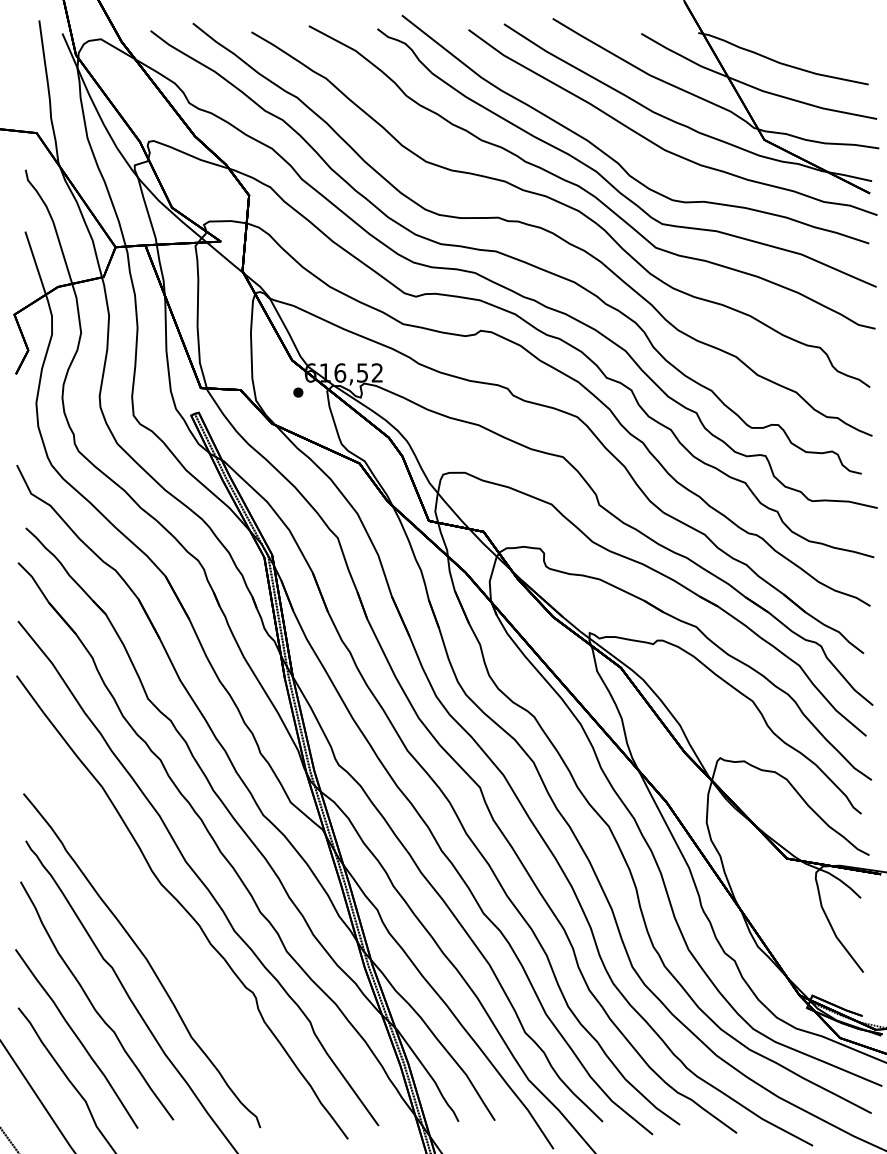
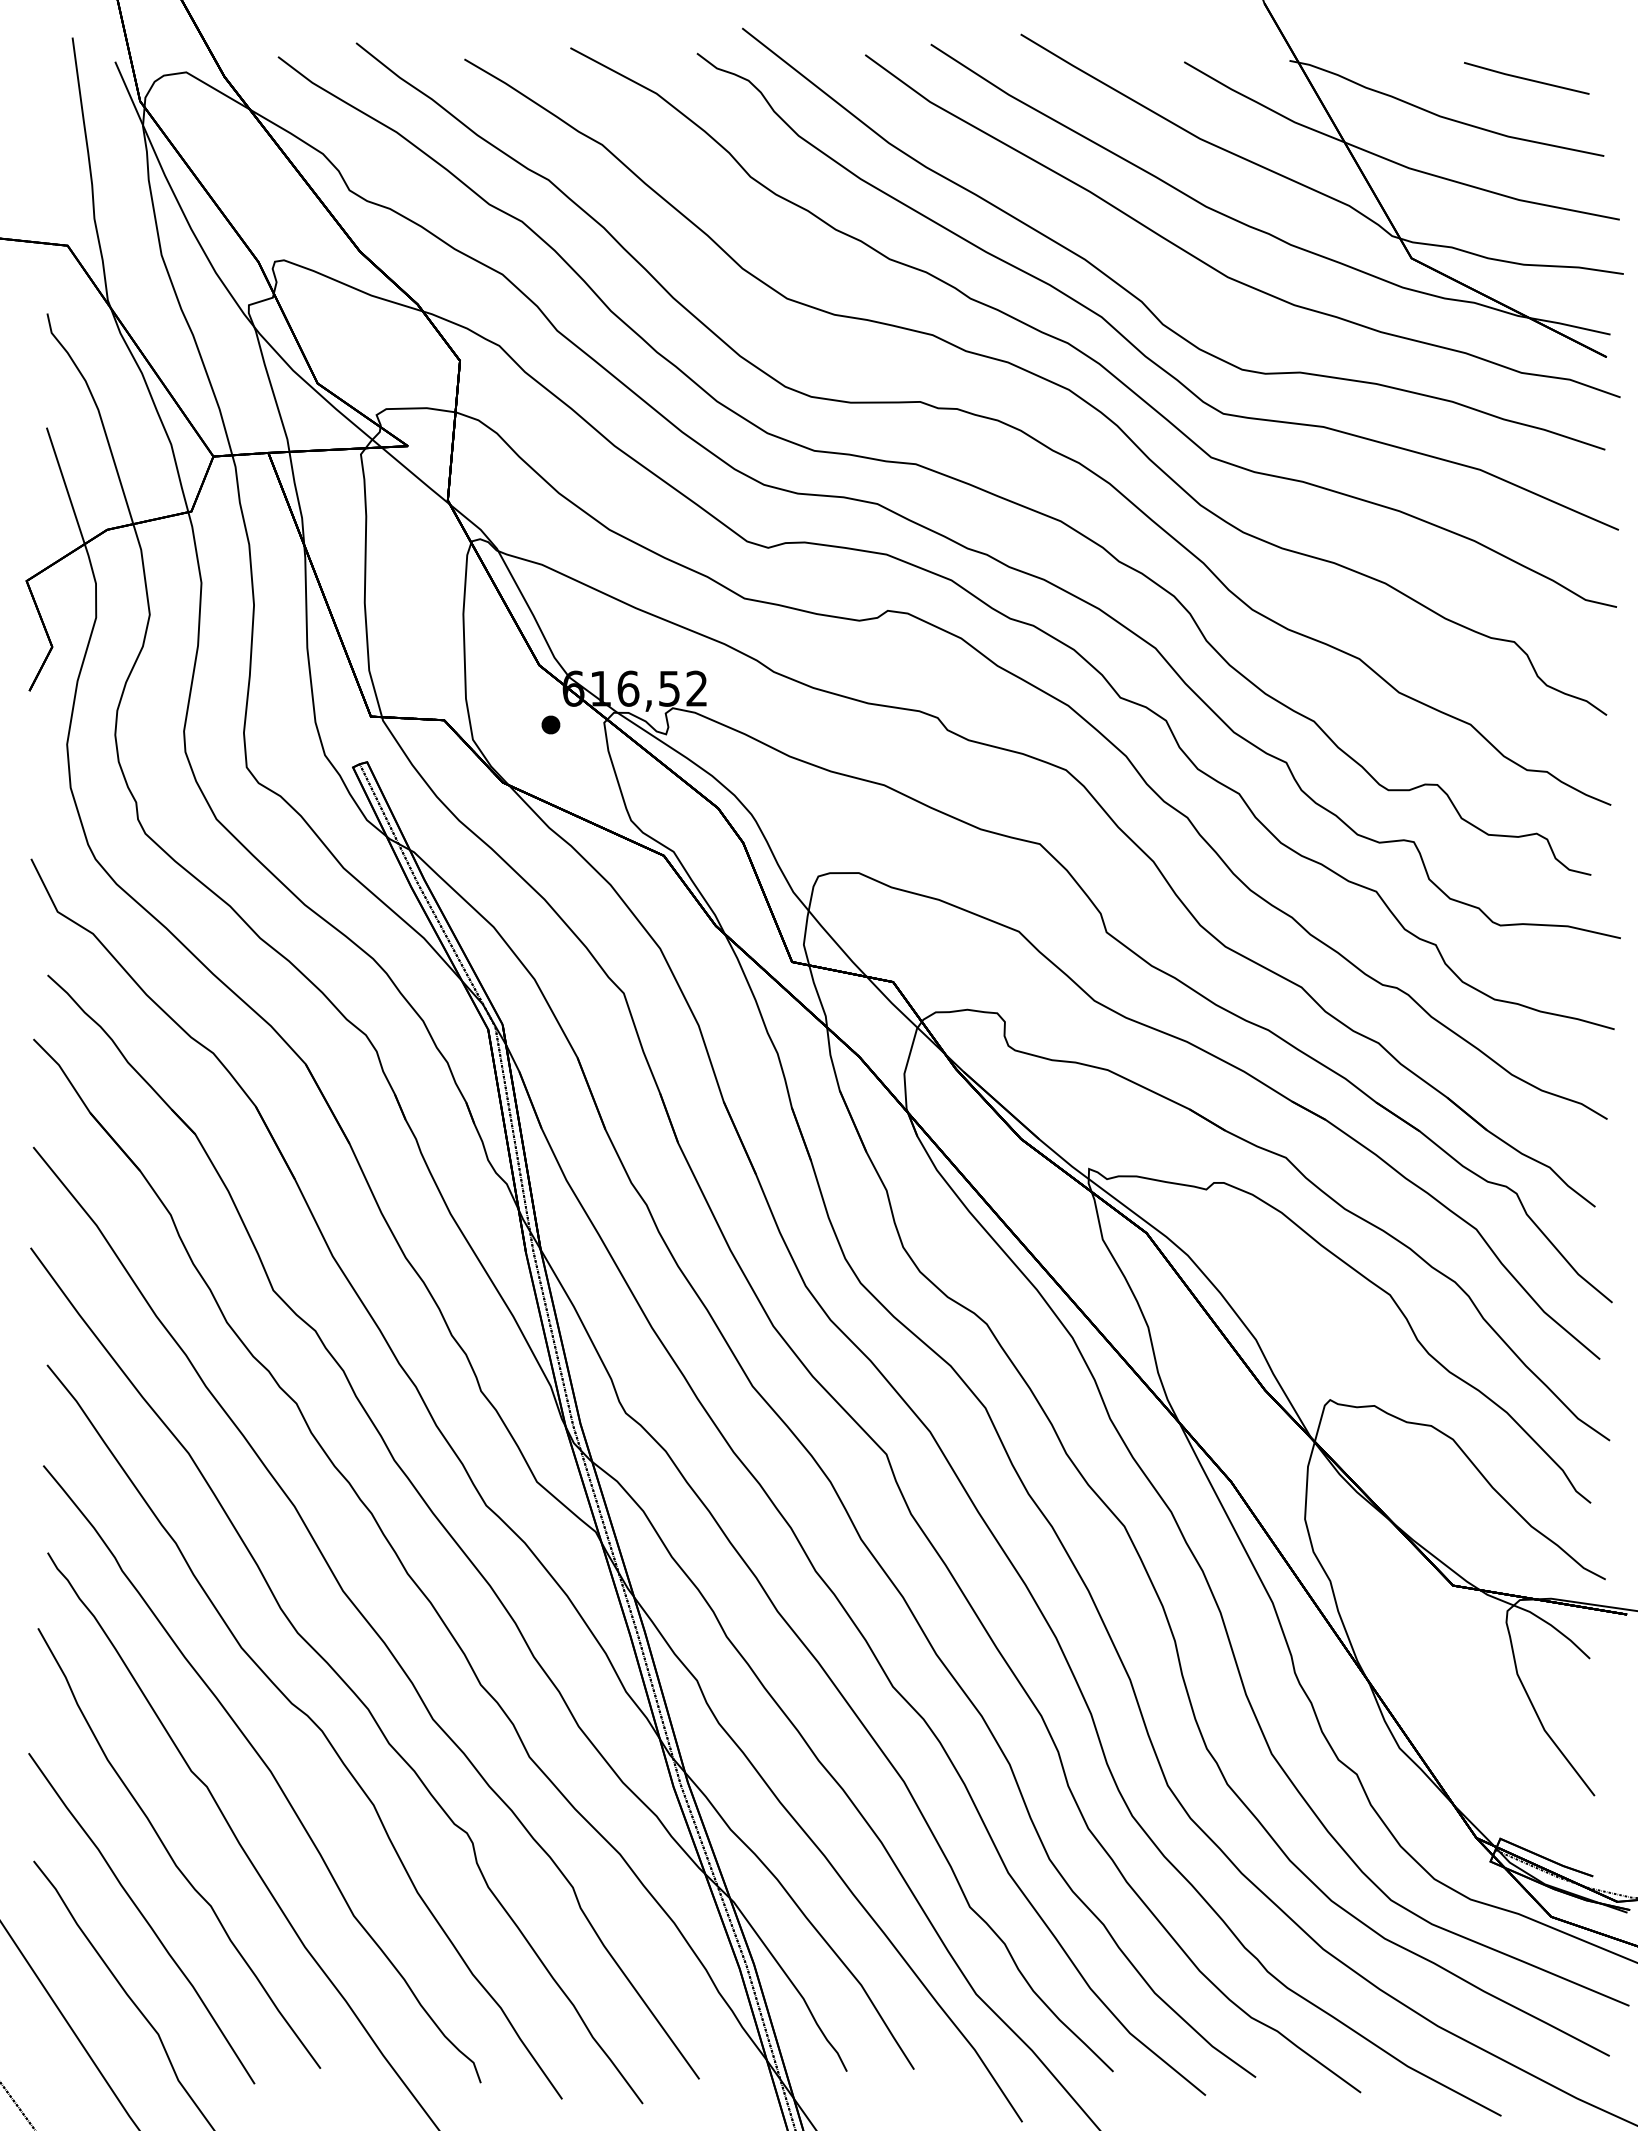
line: (826, 42) -> (1526, 78), added
part: (168, 932) -> (311, 1722), added

